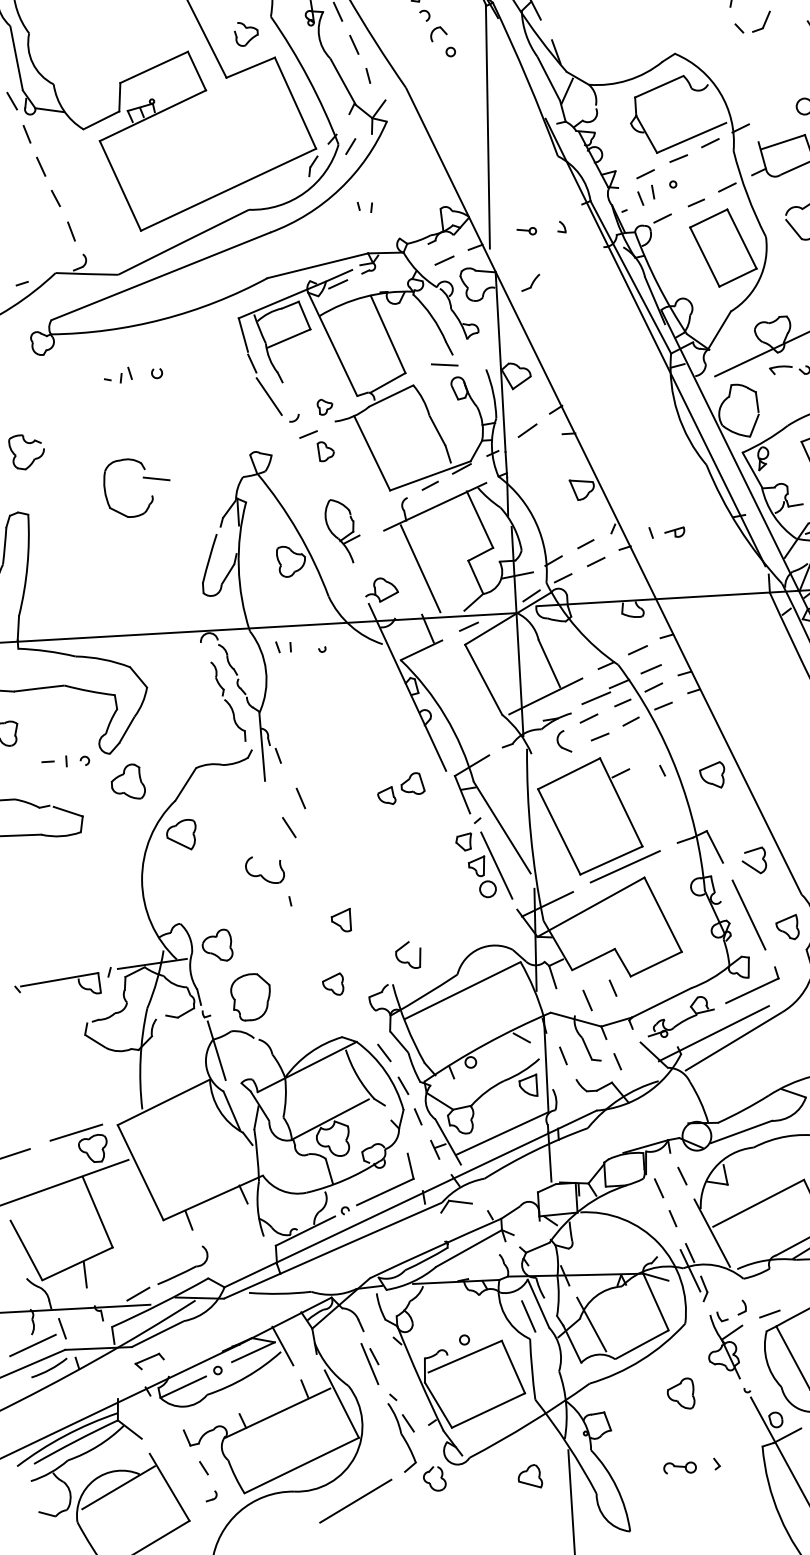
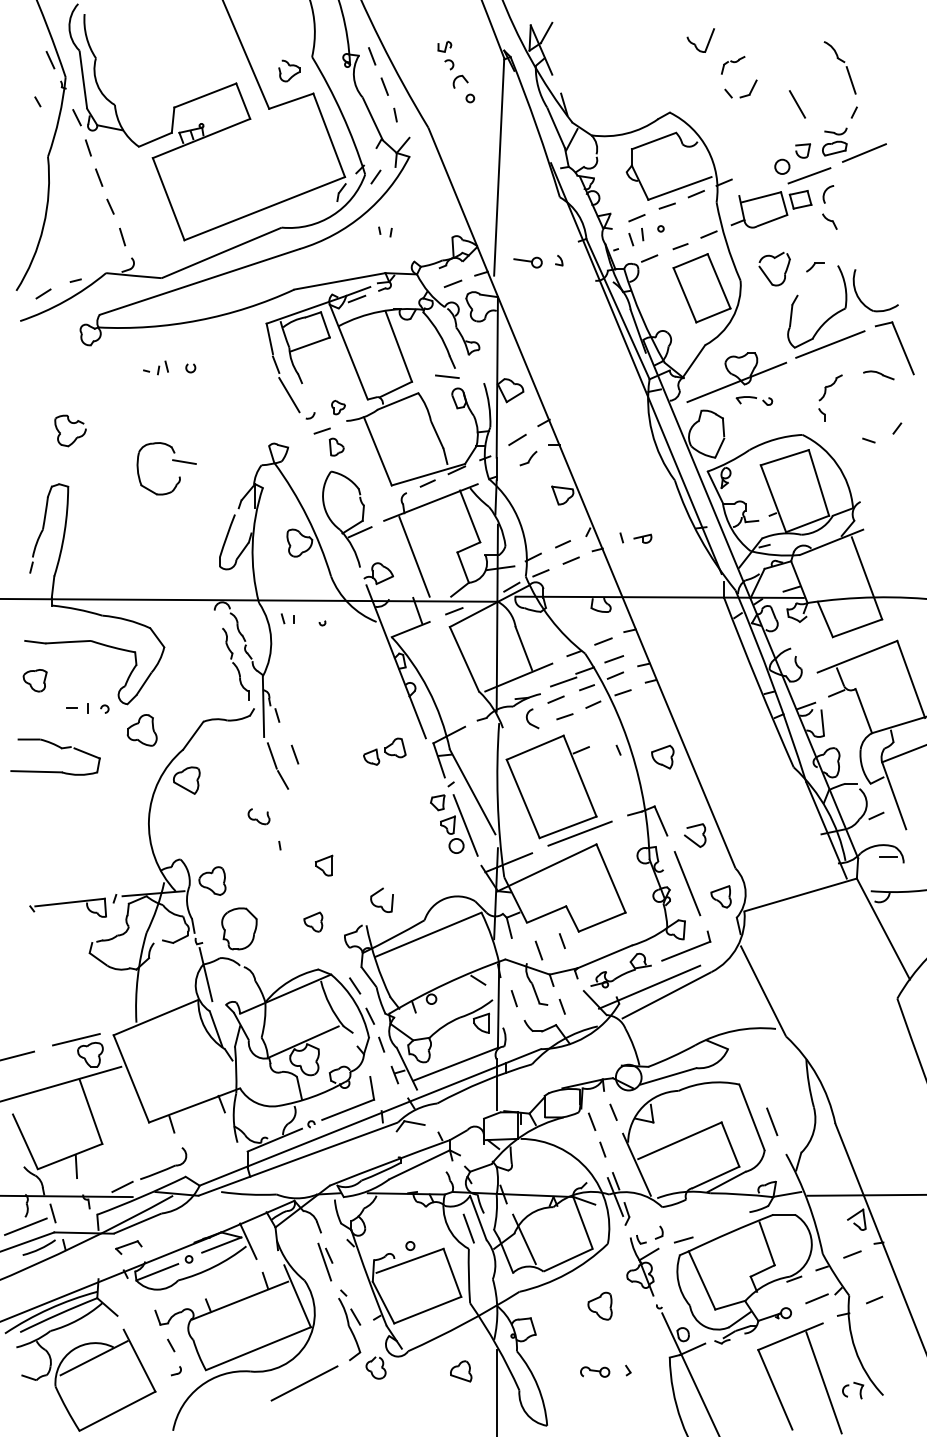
part: (526, 231) -> (527, 262), size x1.67
part: (530, 282) -> (528, 458), moved
part: (342, 530) -> (347, 518), size x1.67
line: (274, 801) -> (271, 755), added
part: (264, 870) -> (258, 816), size x0.62

